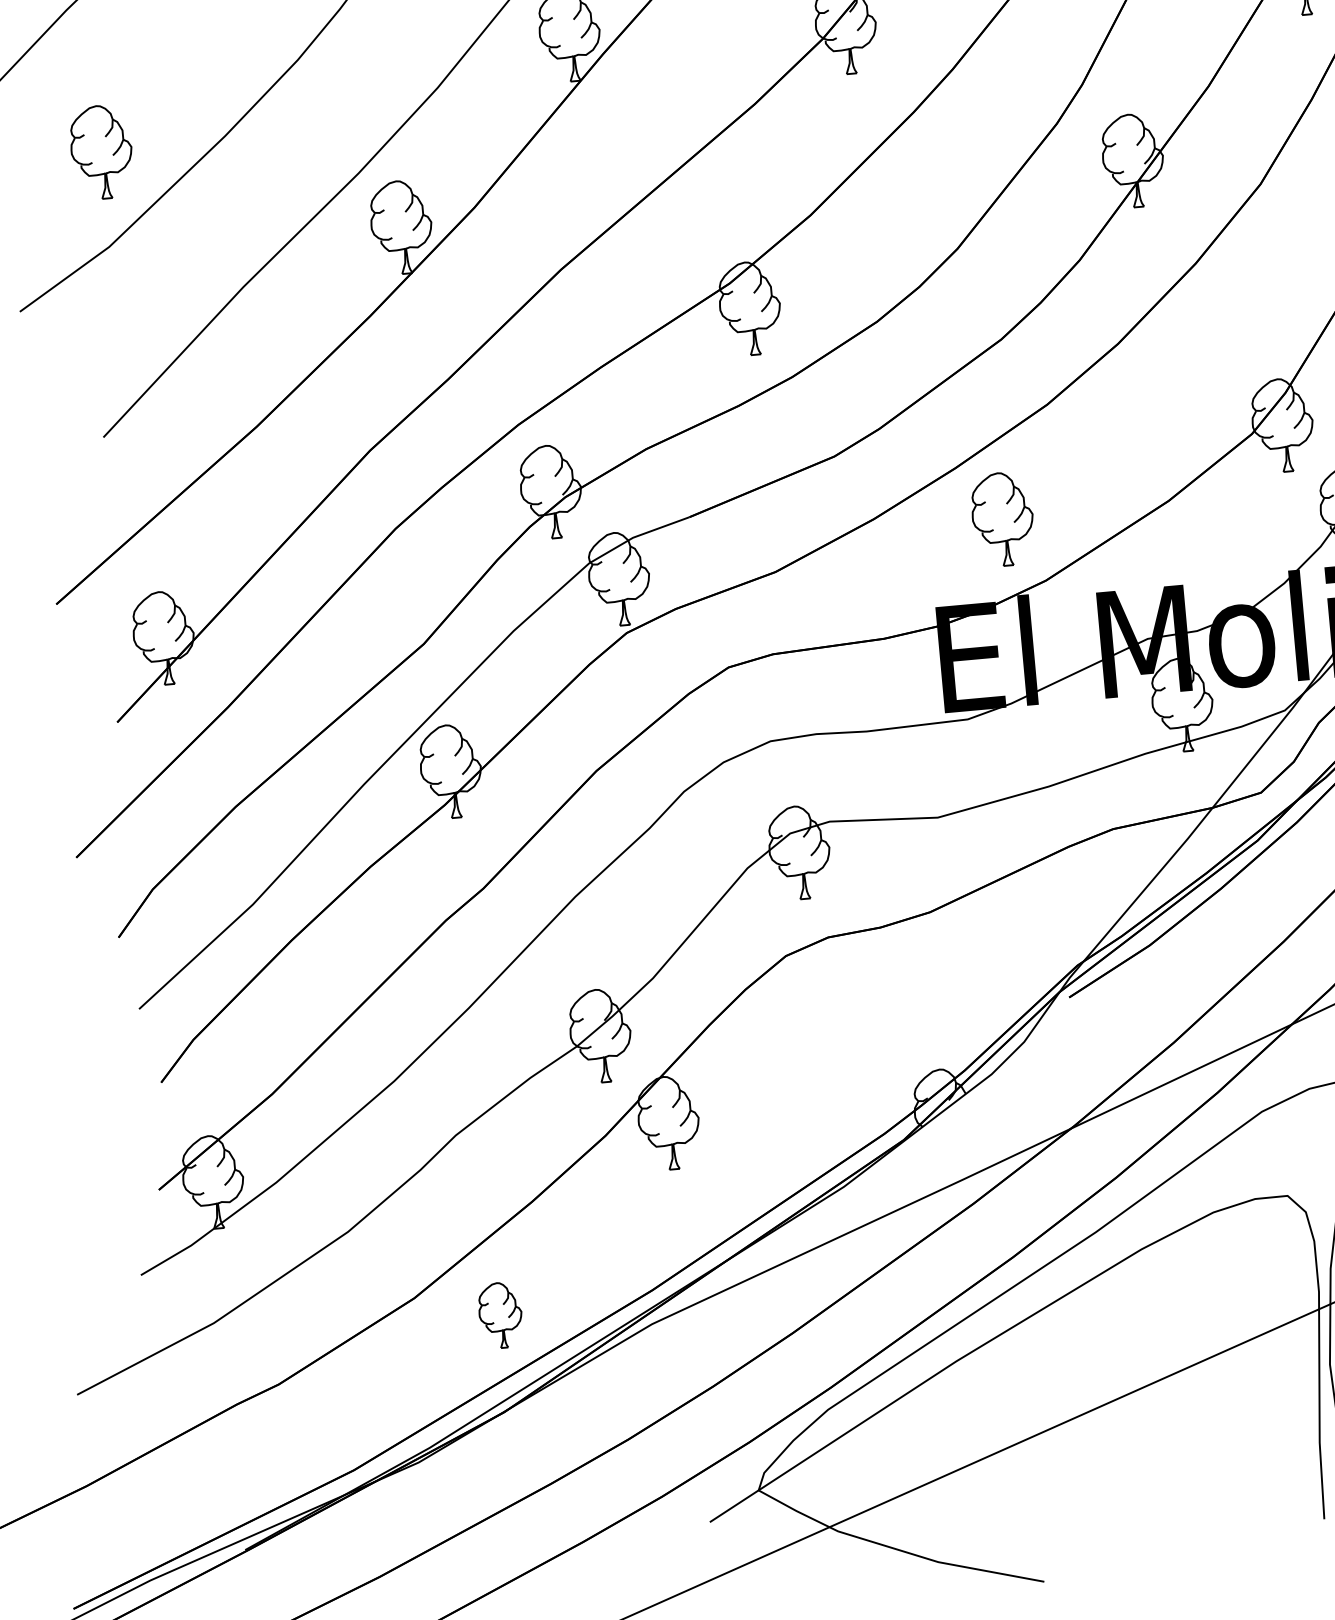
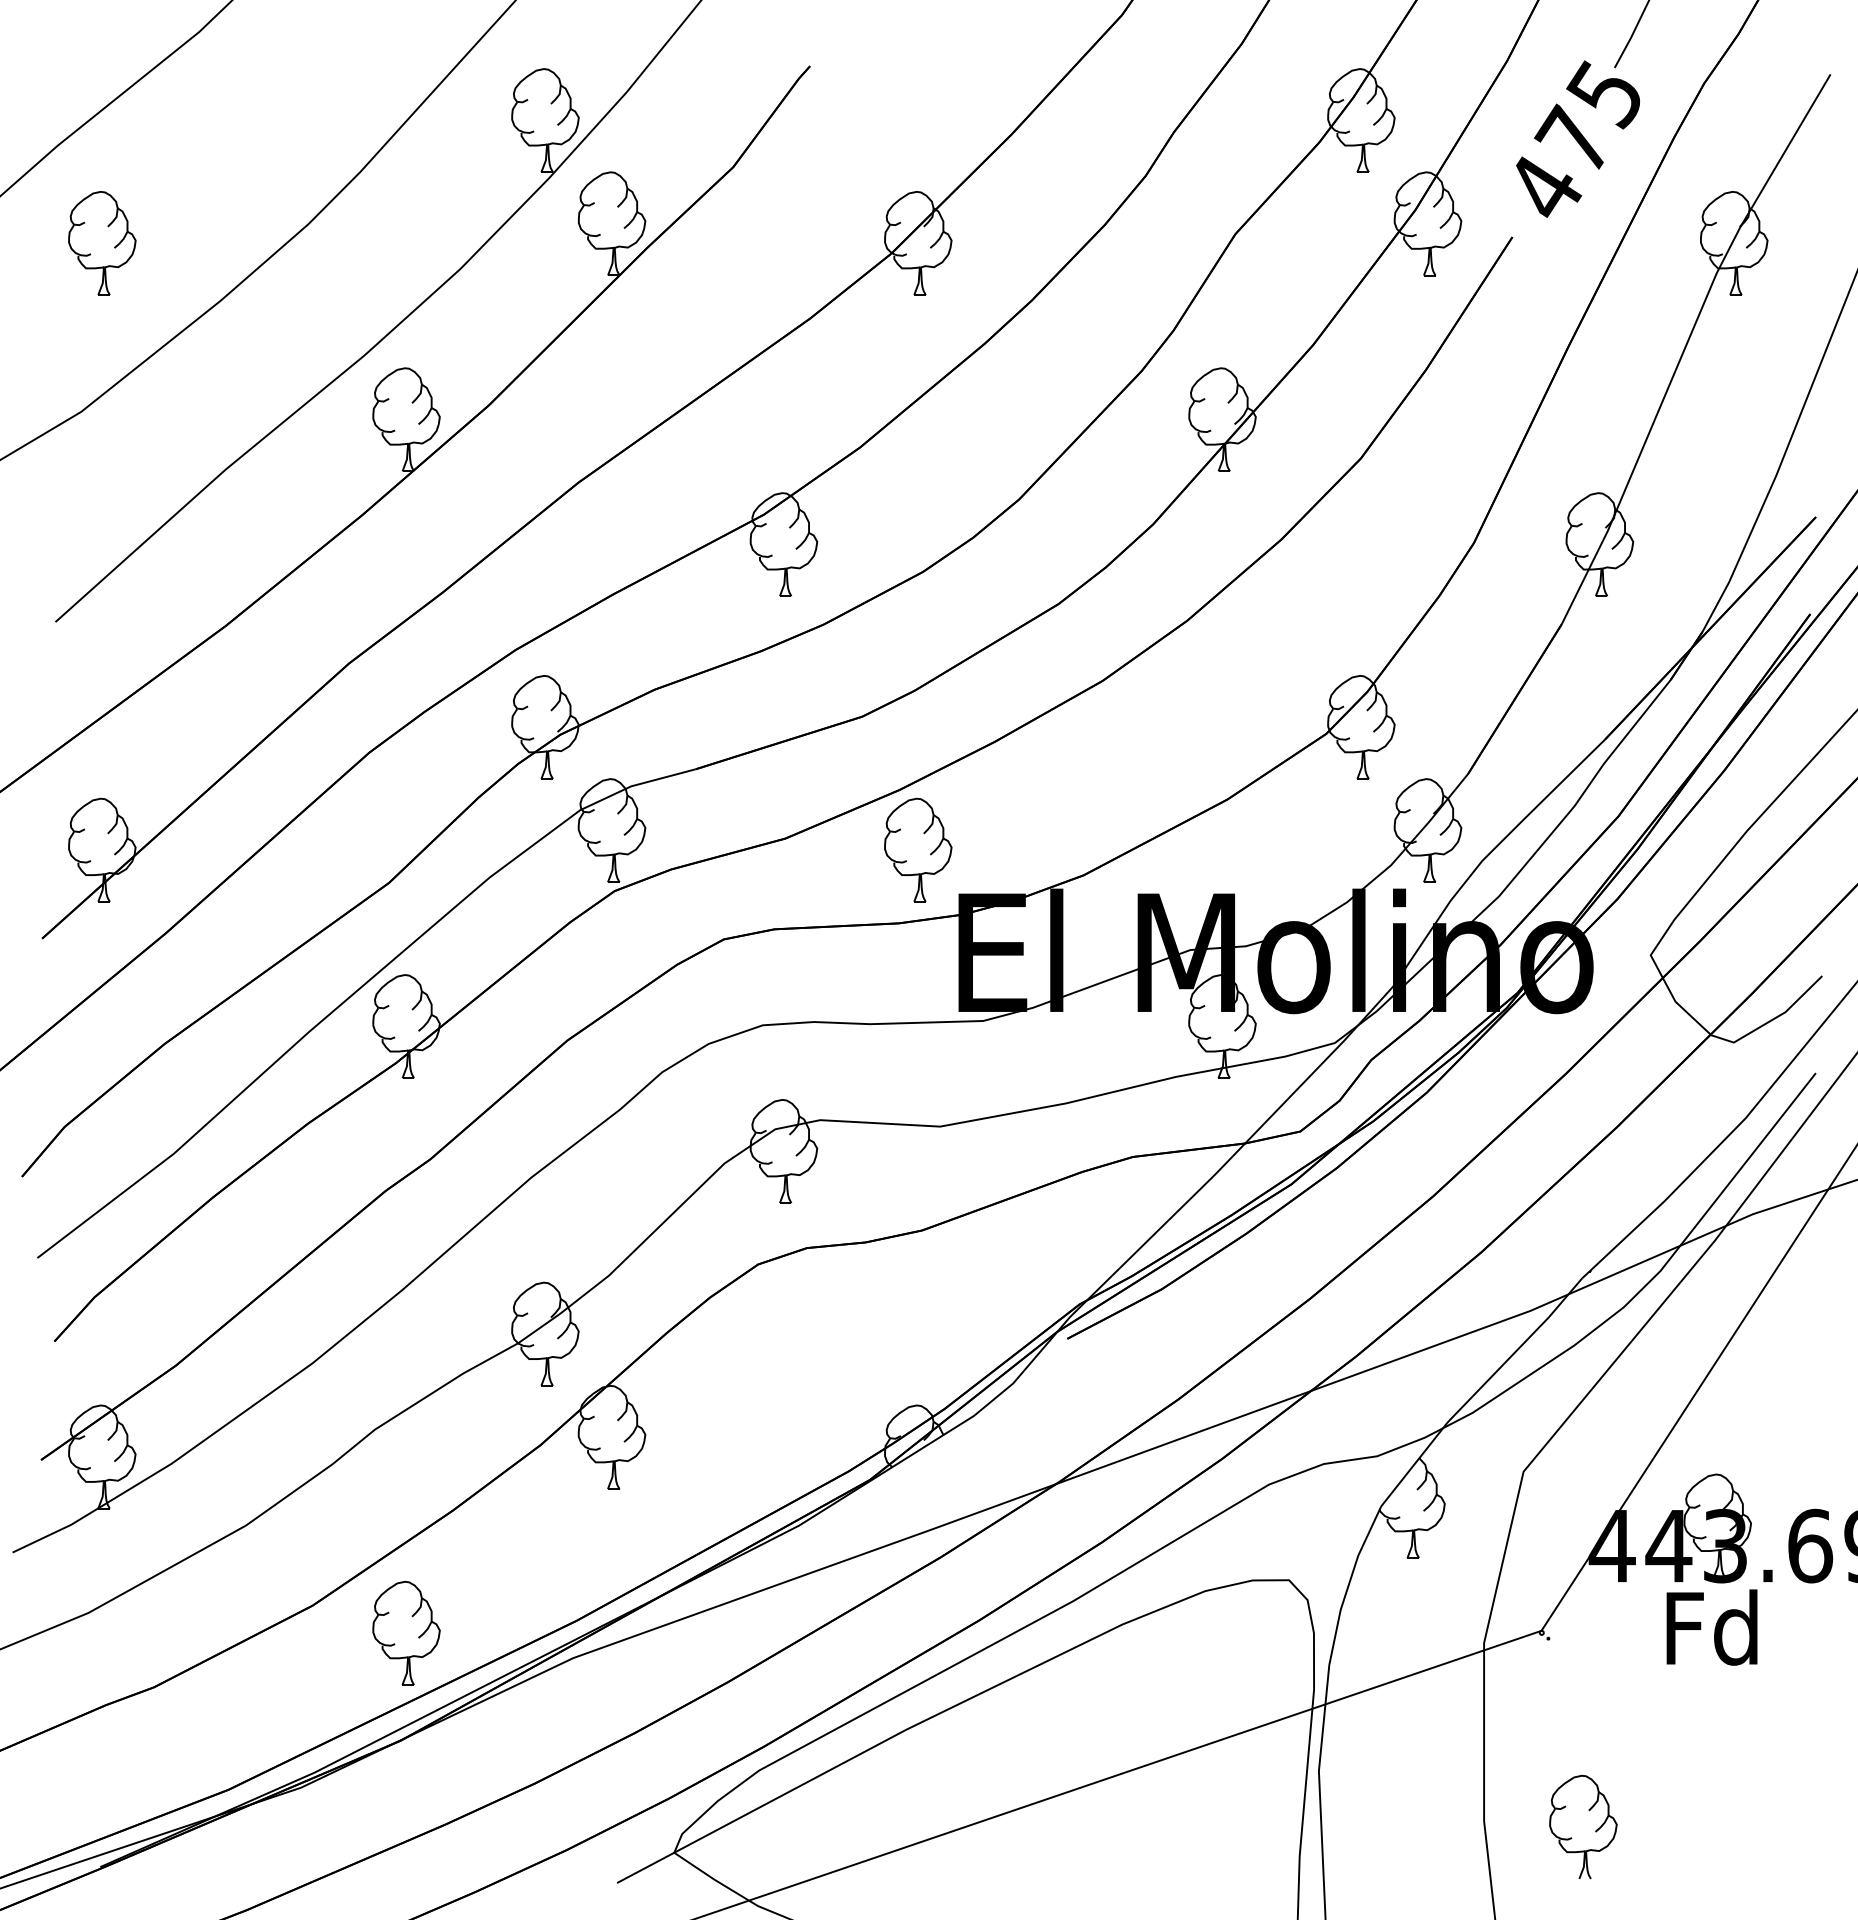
part: (101, 152) -> (102, 243), moved
part: (1003, 518) -> (918, 849), moved
part: (500, 1314) -> (406, 1632), size x1.43

